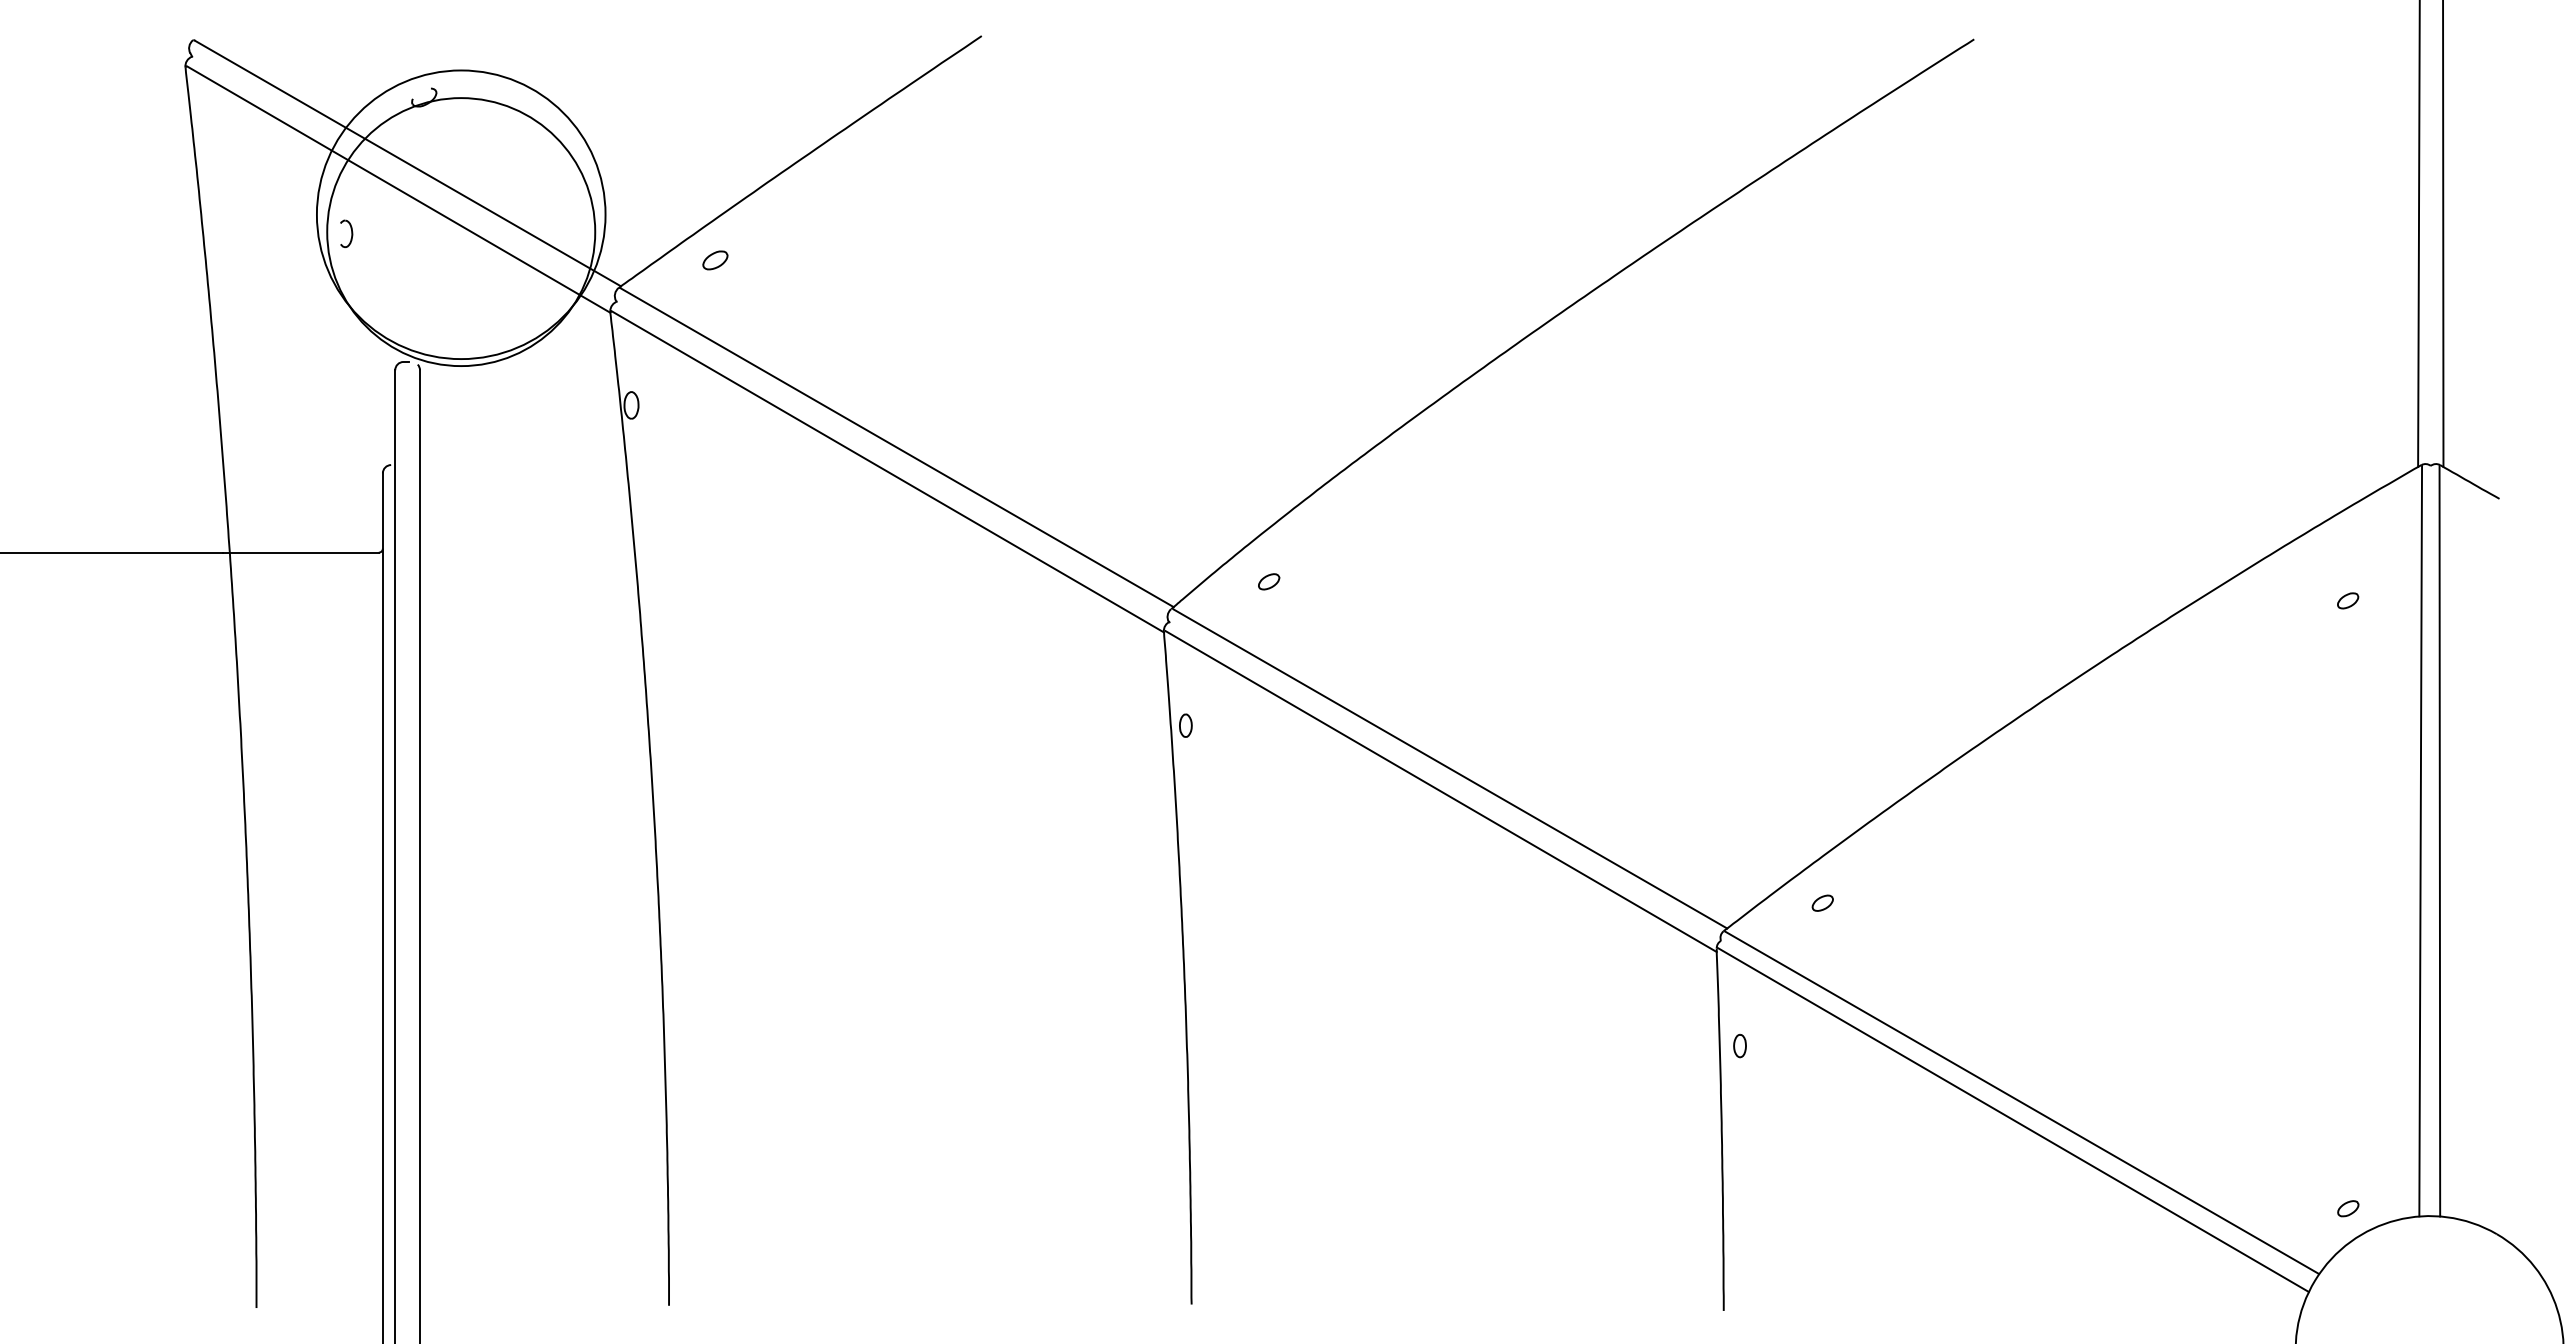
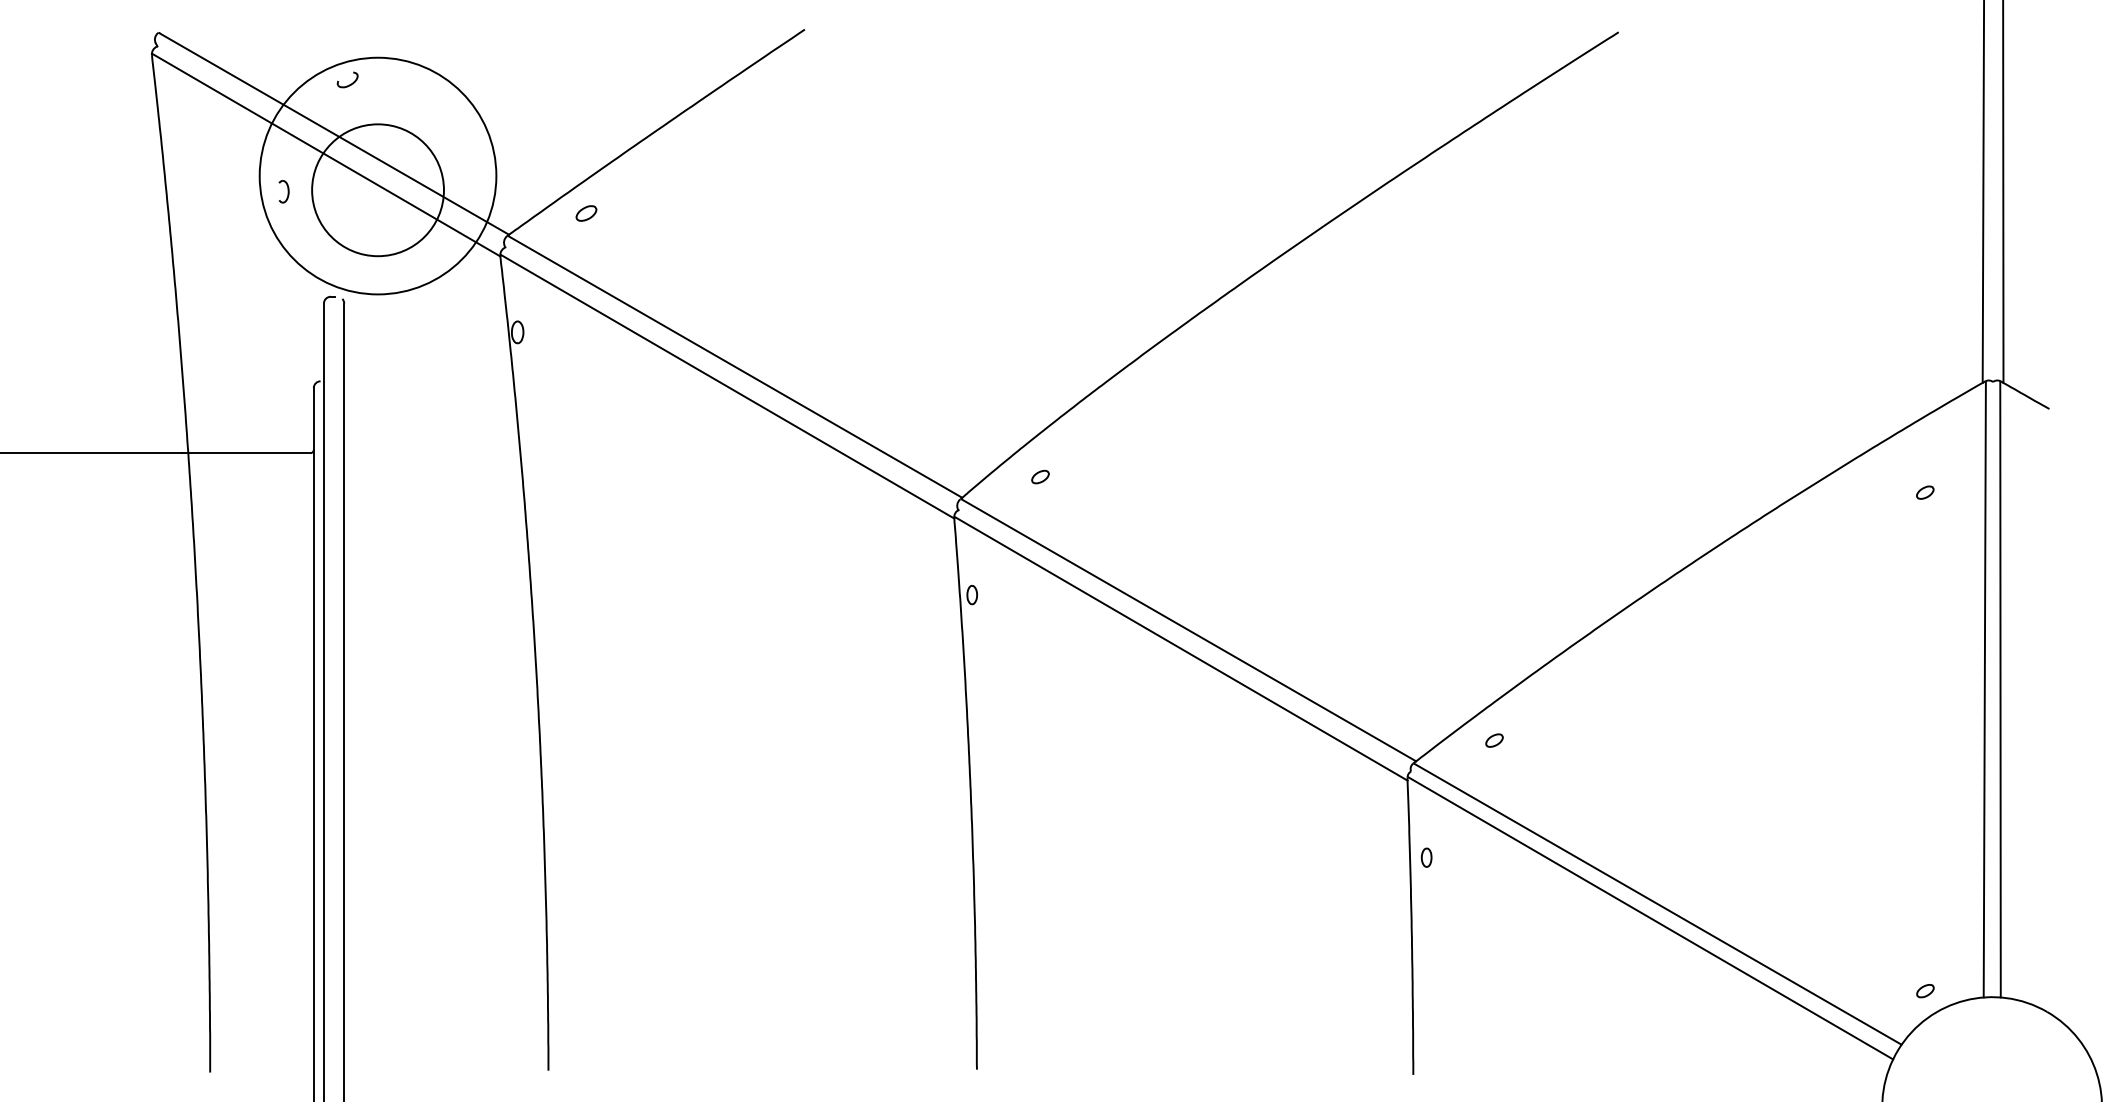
circle: (461, 232) -> (378, 190), size x0.6

